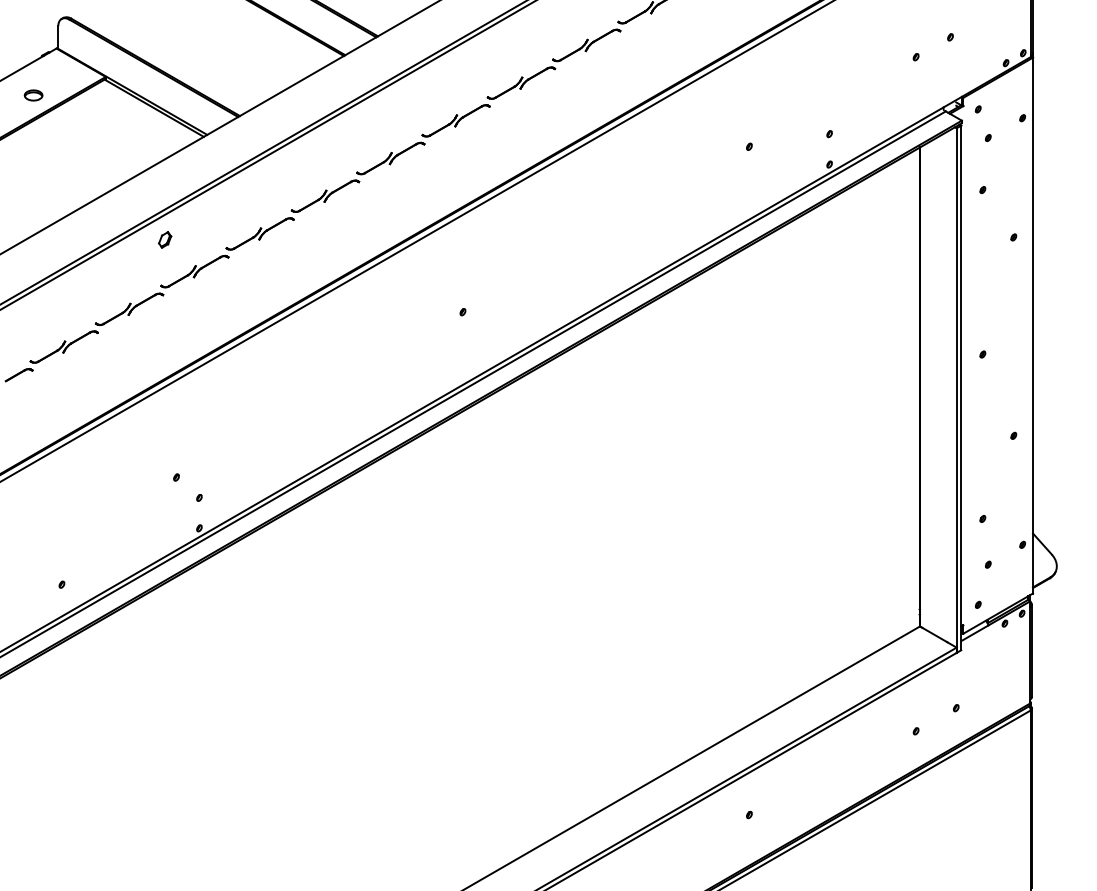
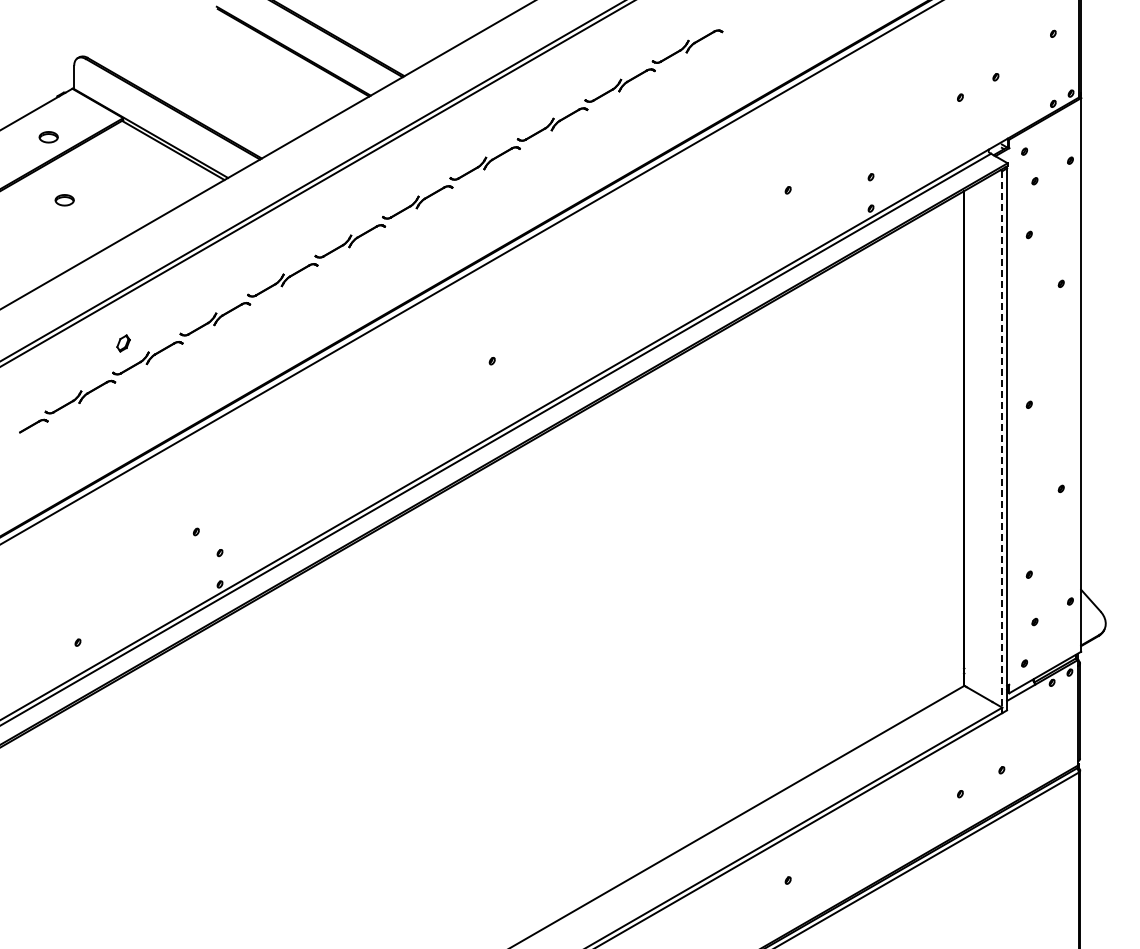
part: (48, 156) -> (64, 200), added
part: (165, 239) -> (123, 343), moved
line: (956, 390) -> (1002, 442), solid -> dashed

